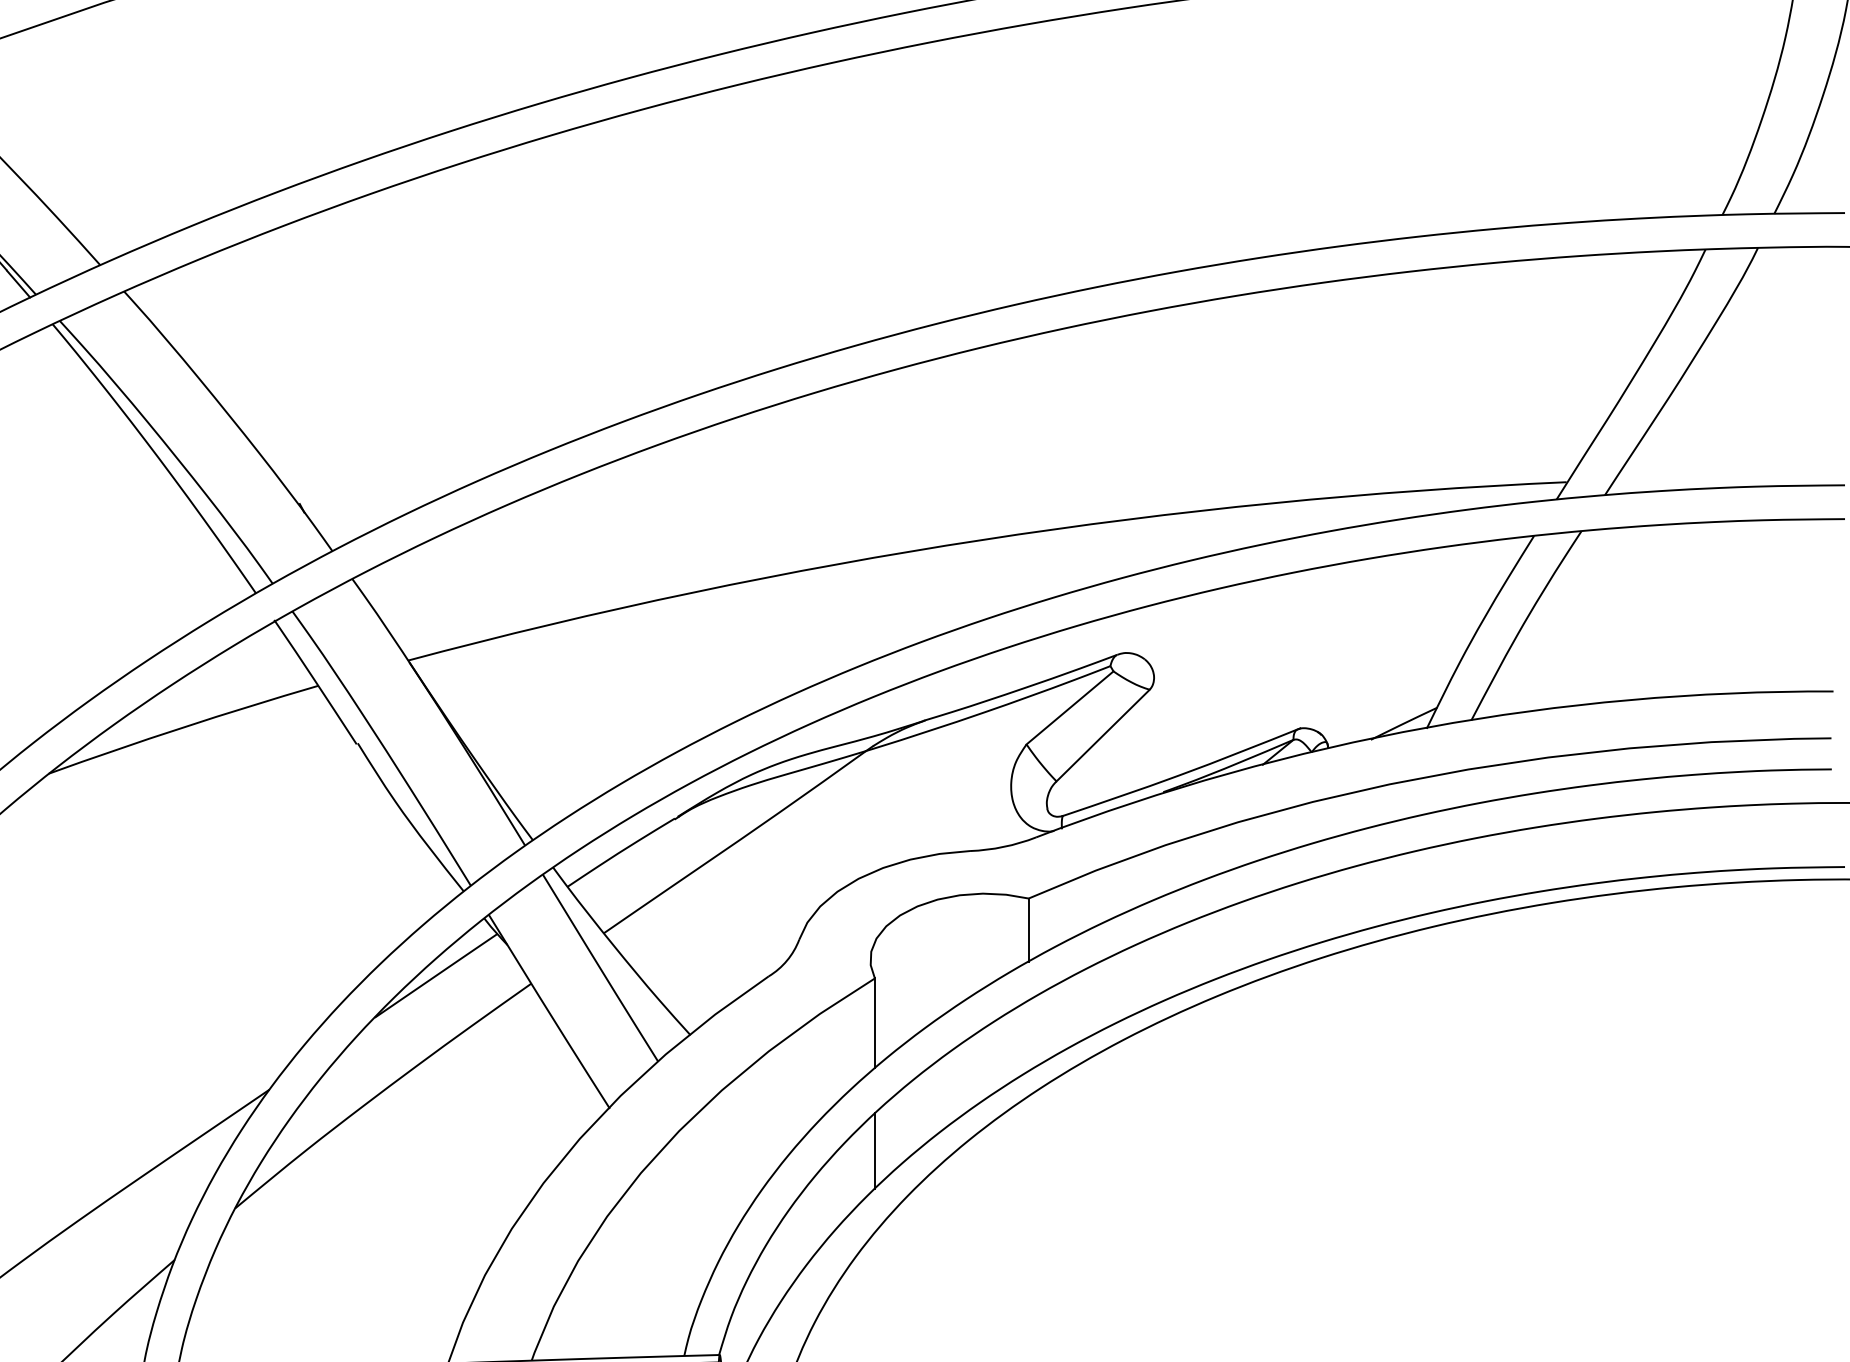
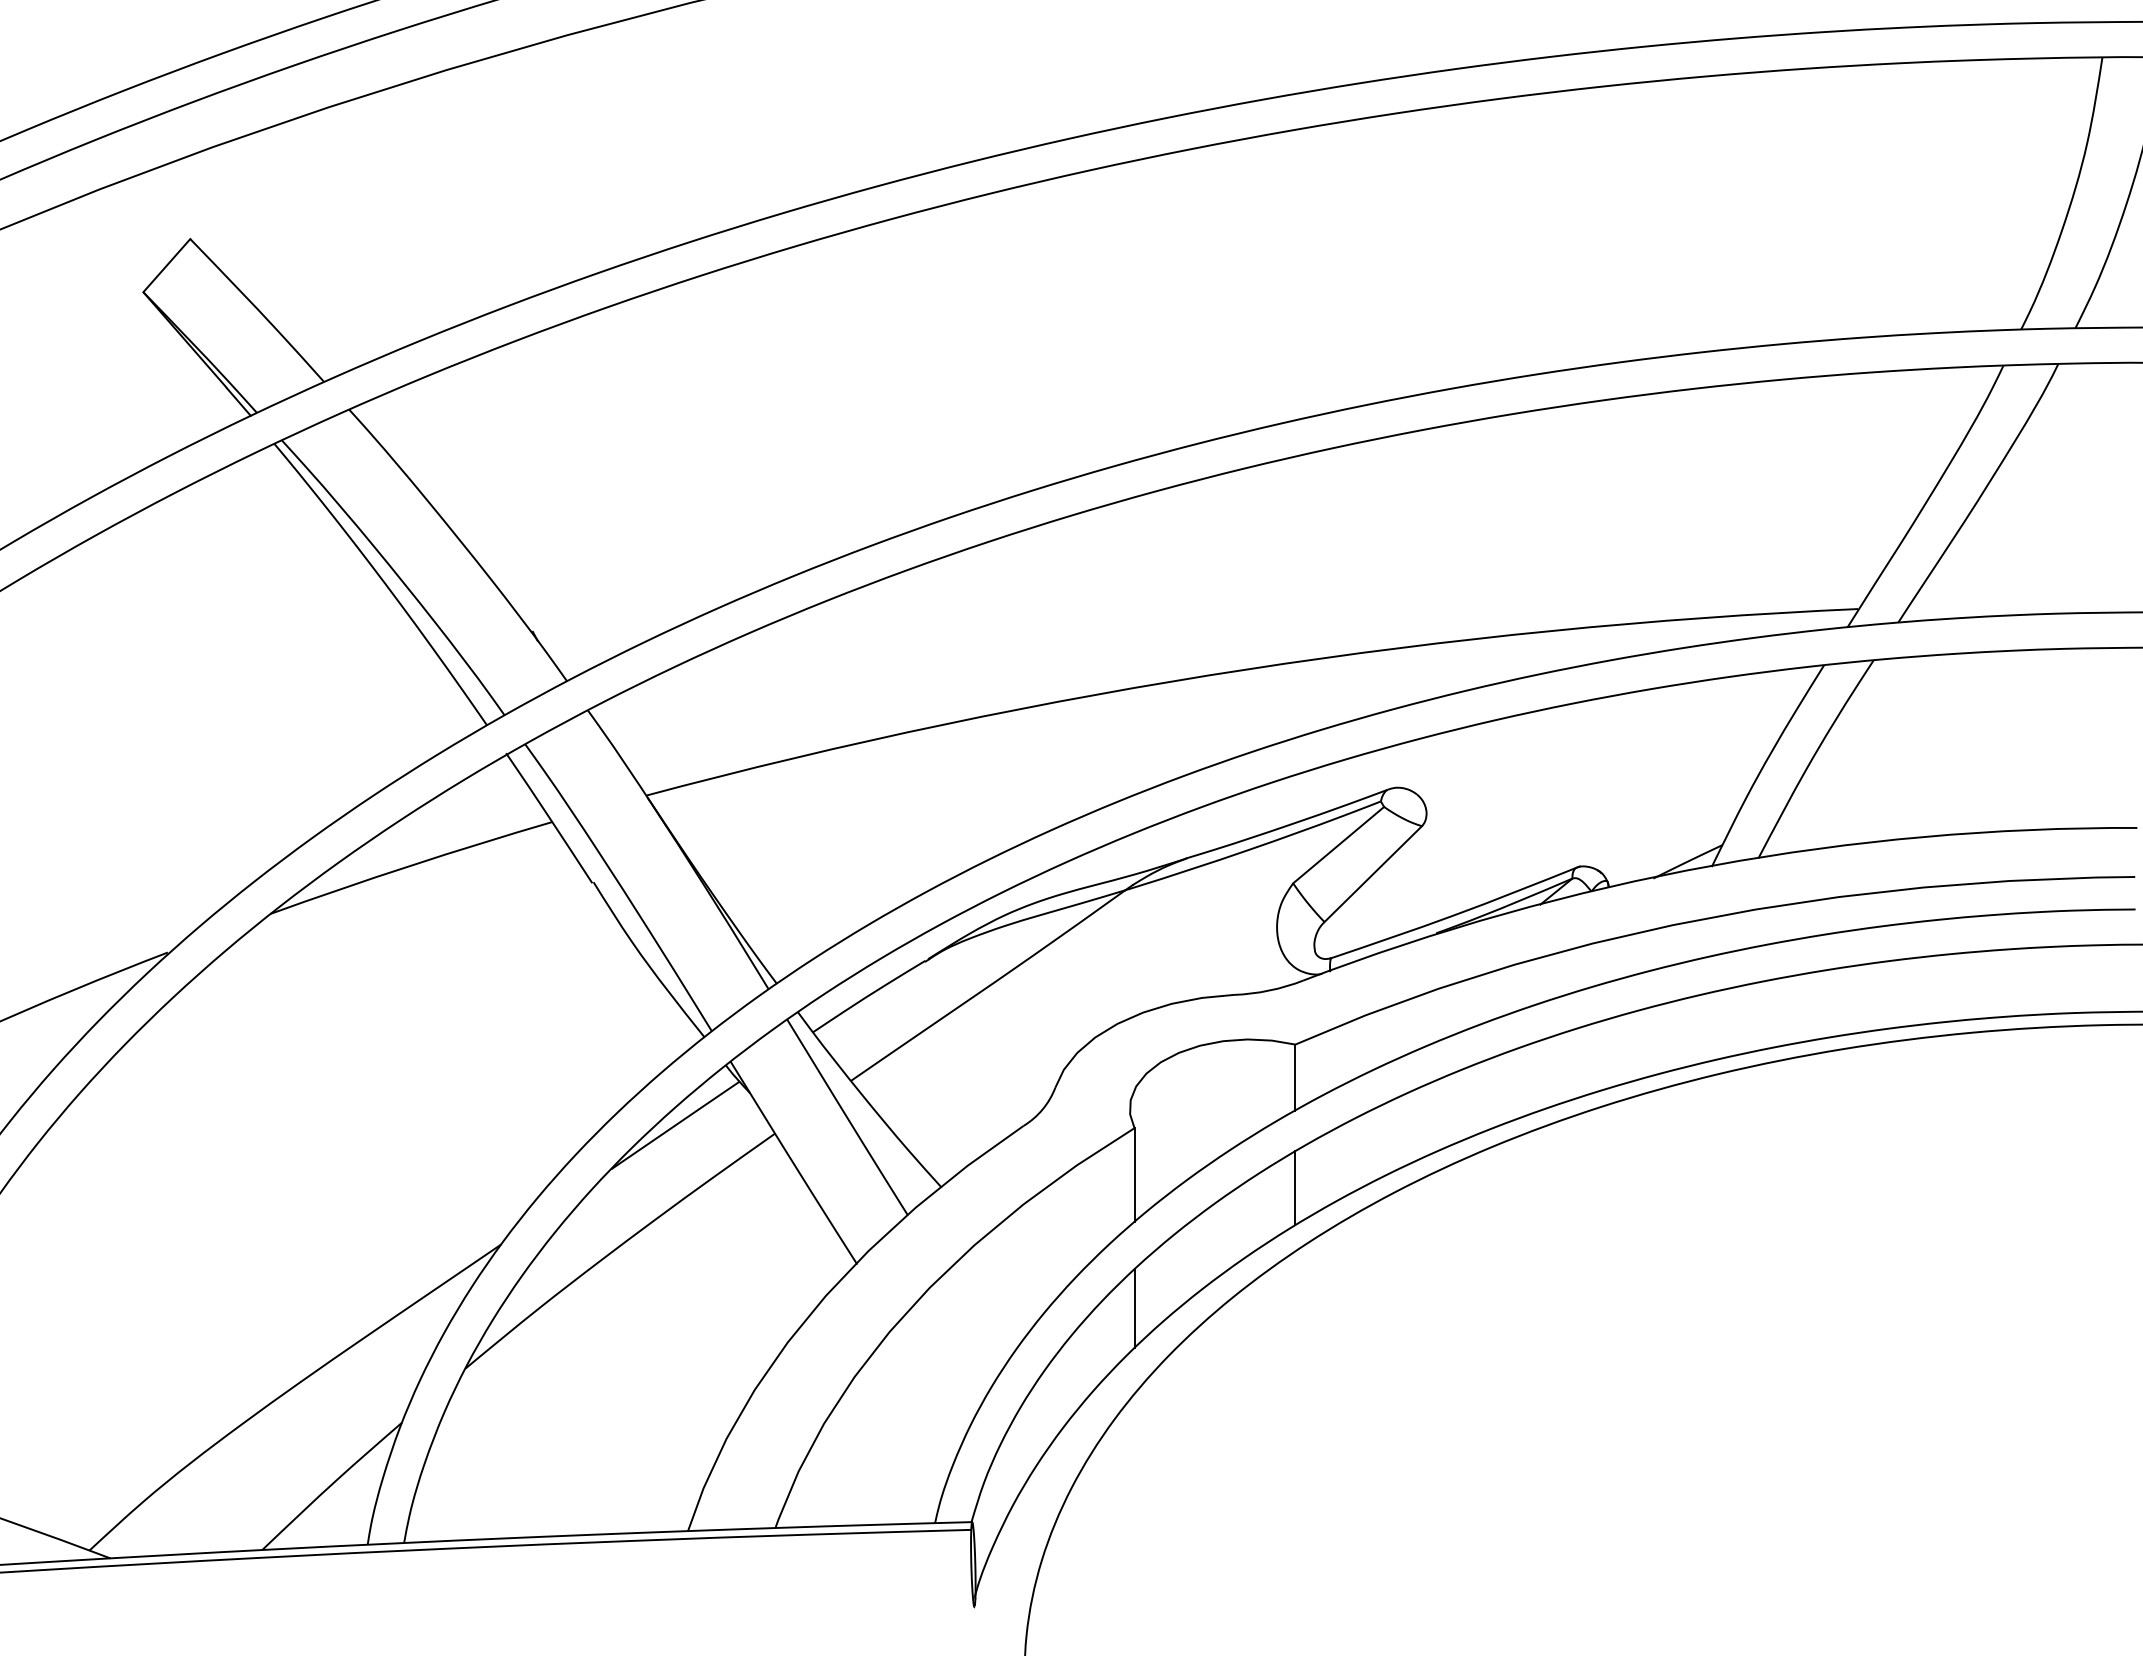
line: (1028, 1036) -> (1295, 1188), added

